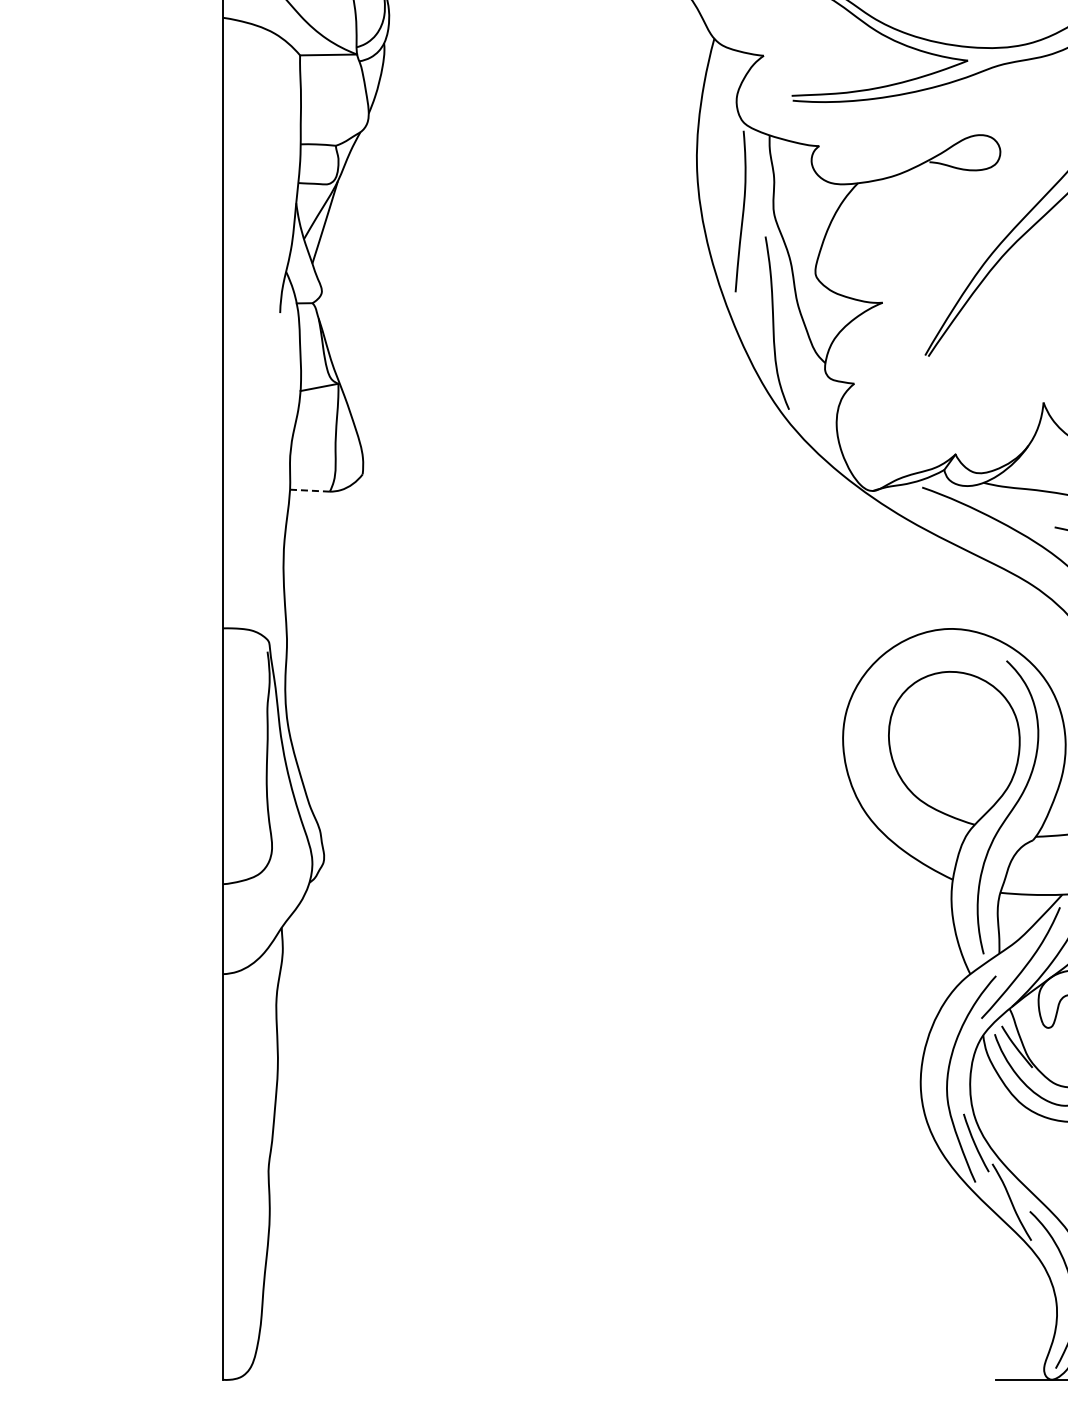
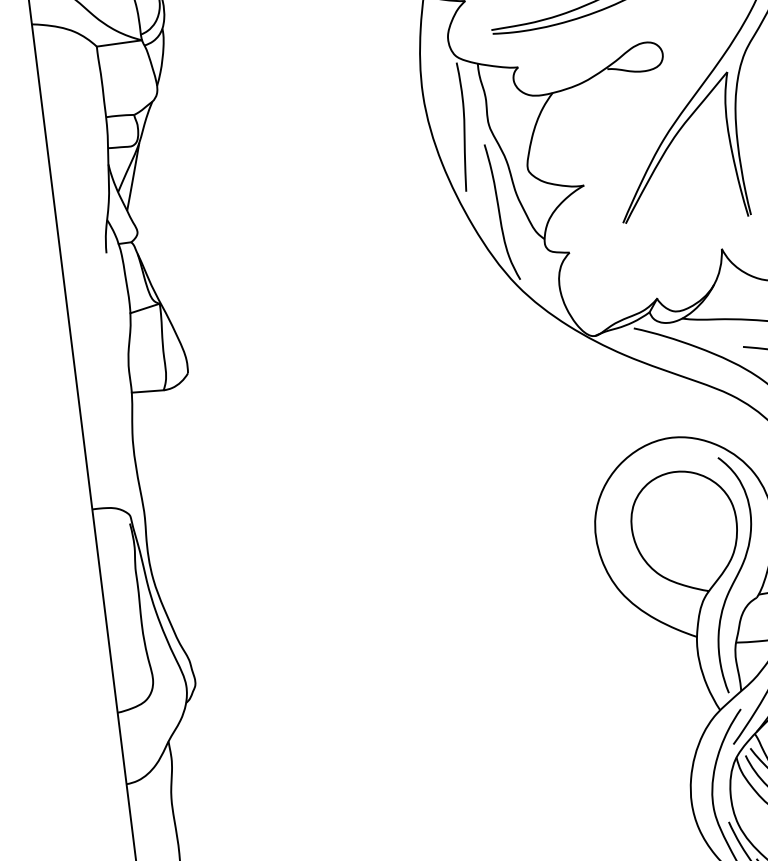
line: (309, 490) -> (147, 391), dashed -> solid

